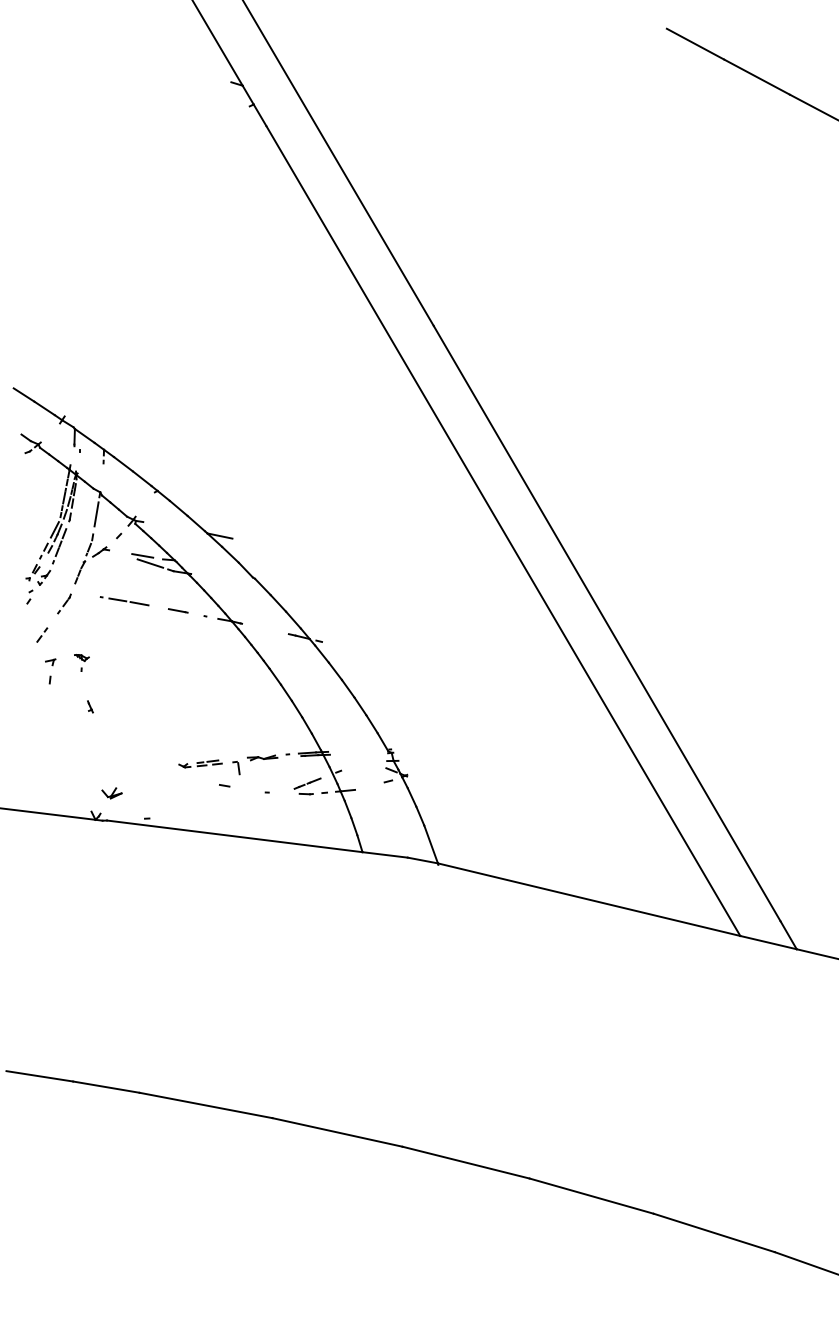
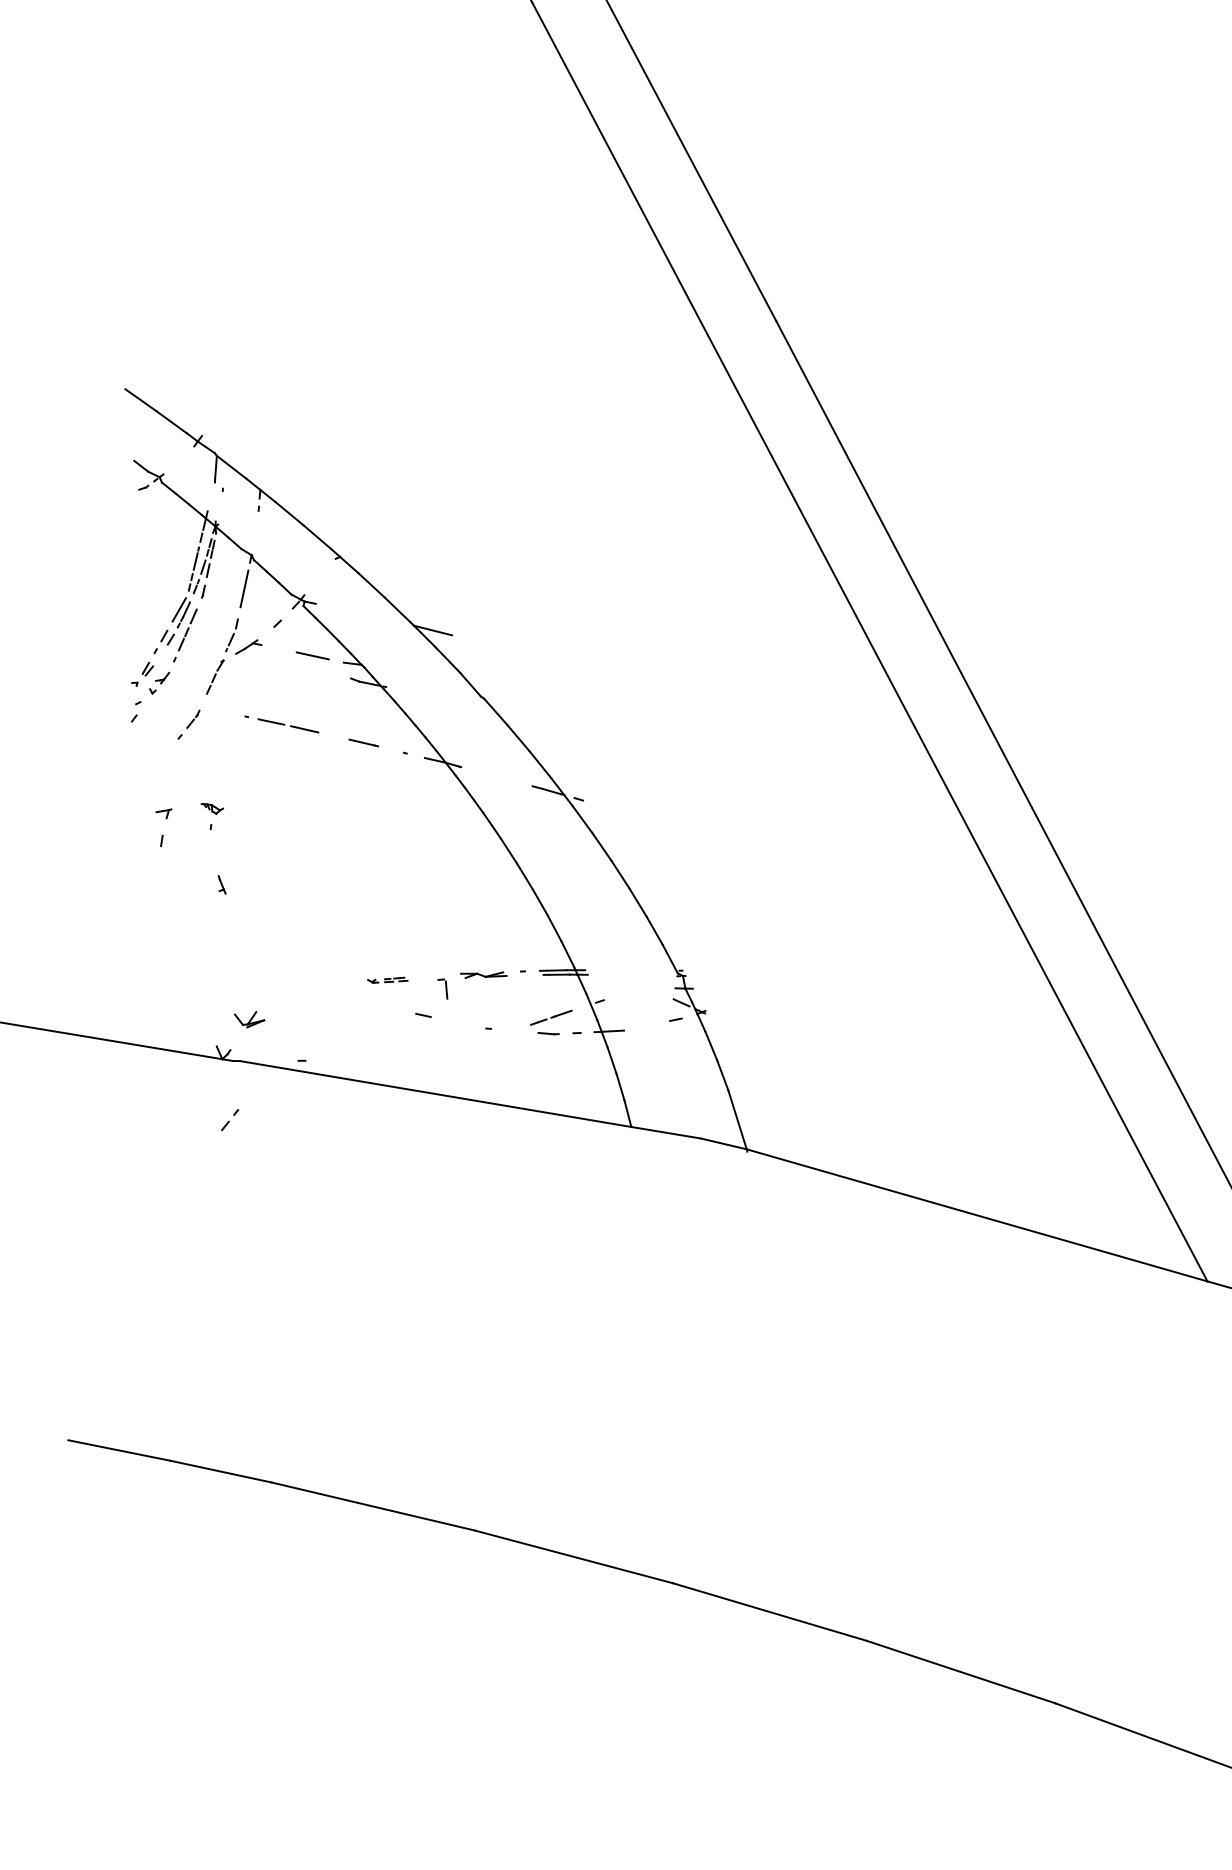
line: (150, 563) -> (324, 668), removed
line: (42, 635) -> (230, 1120), moved
part: (200, 763) -> (387, 979), size x0.6

